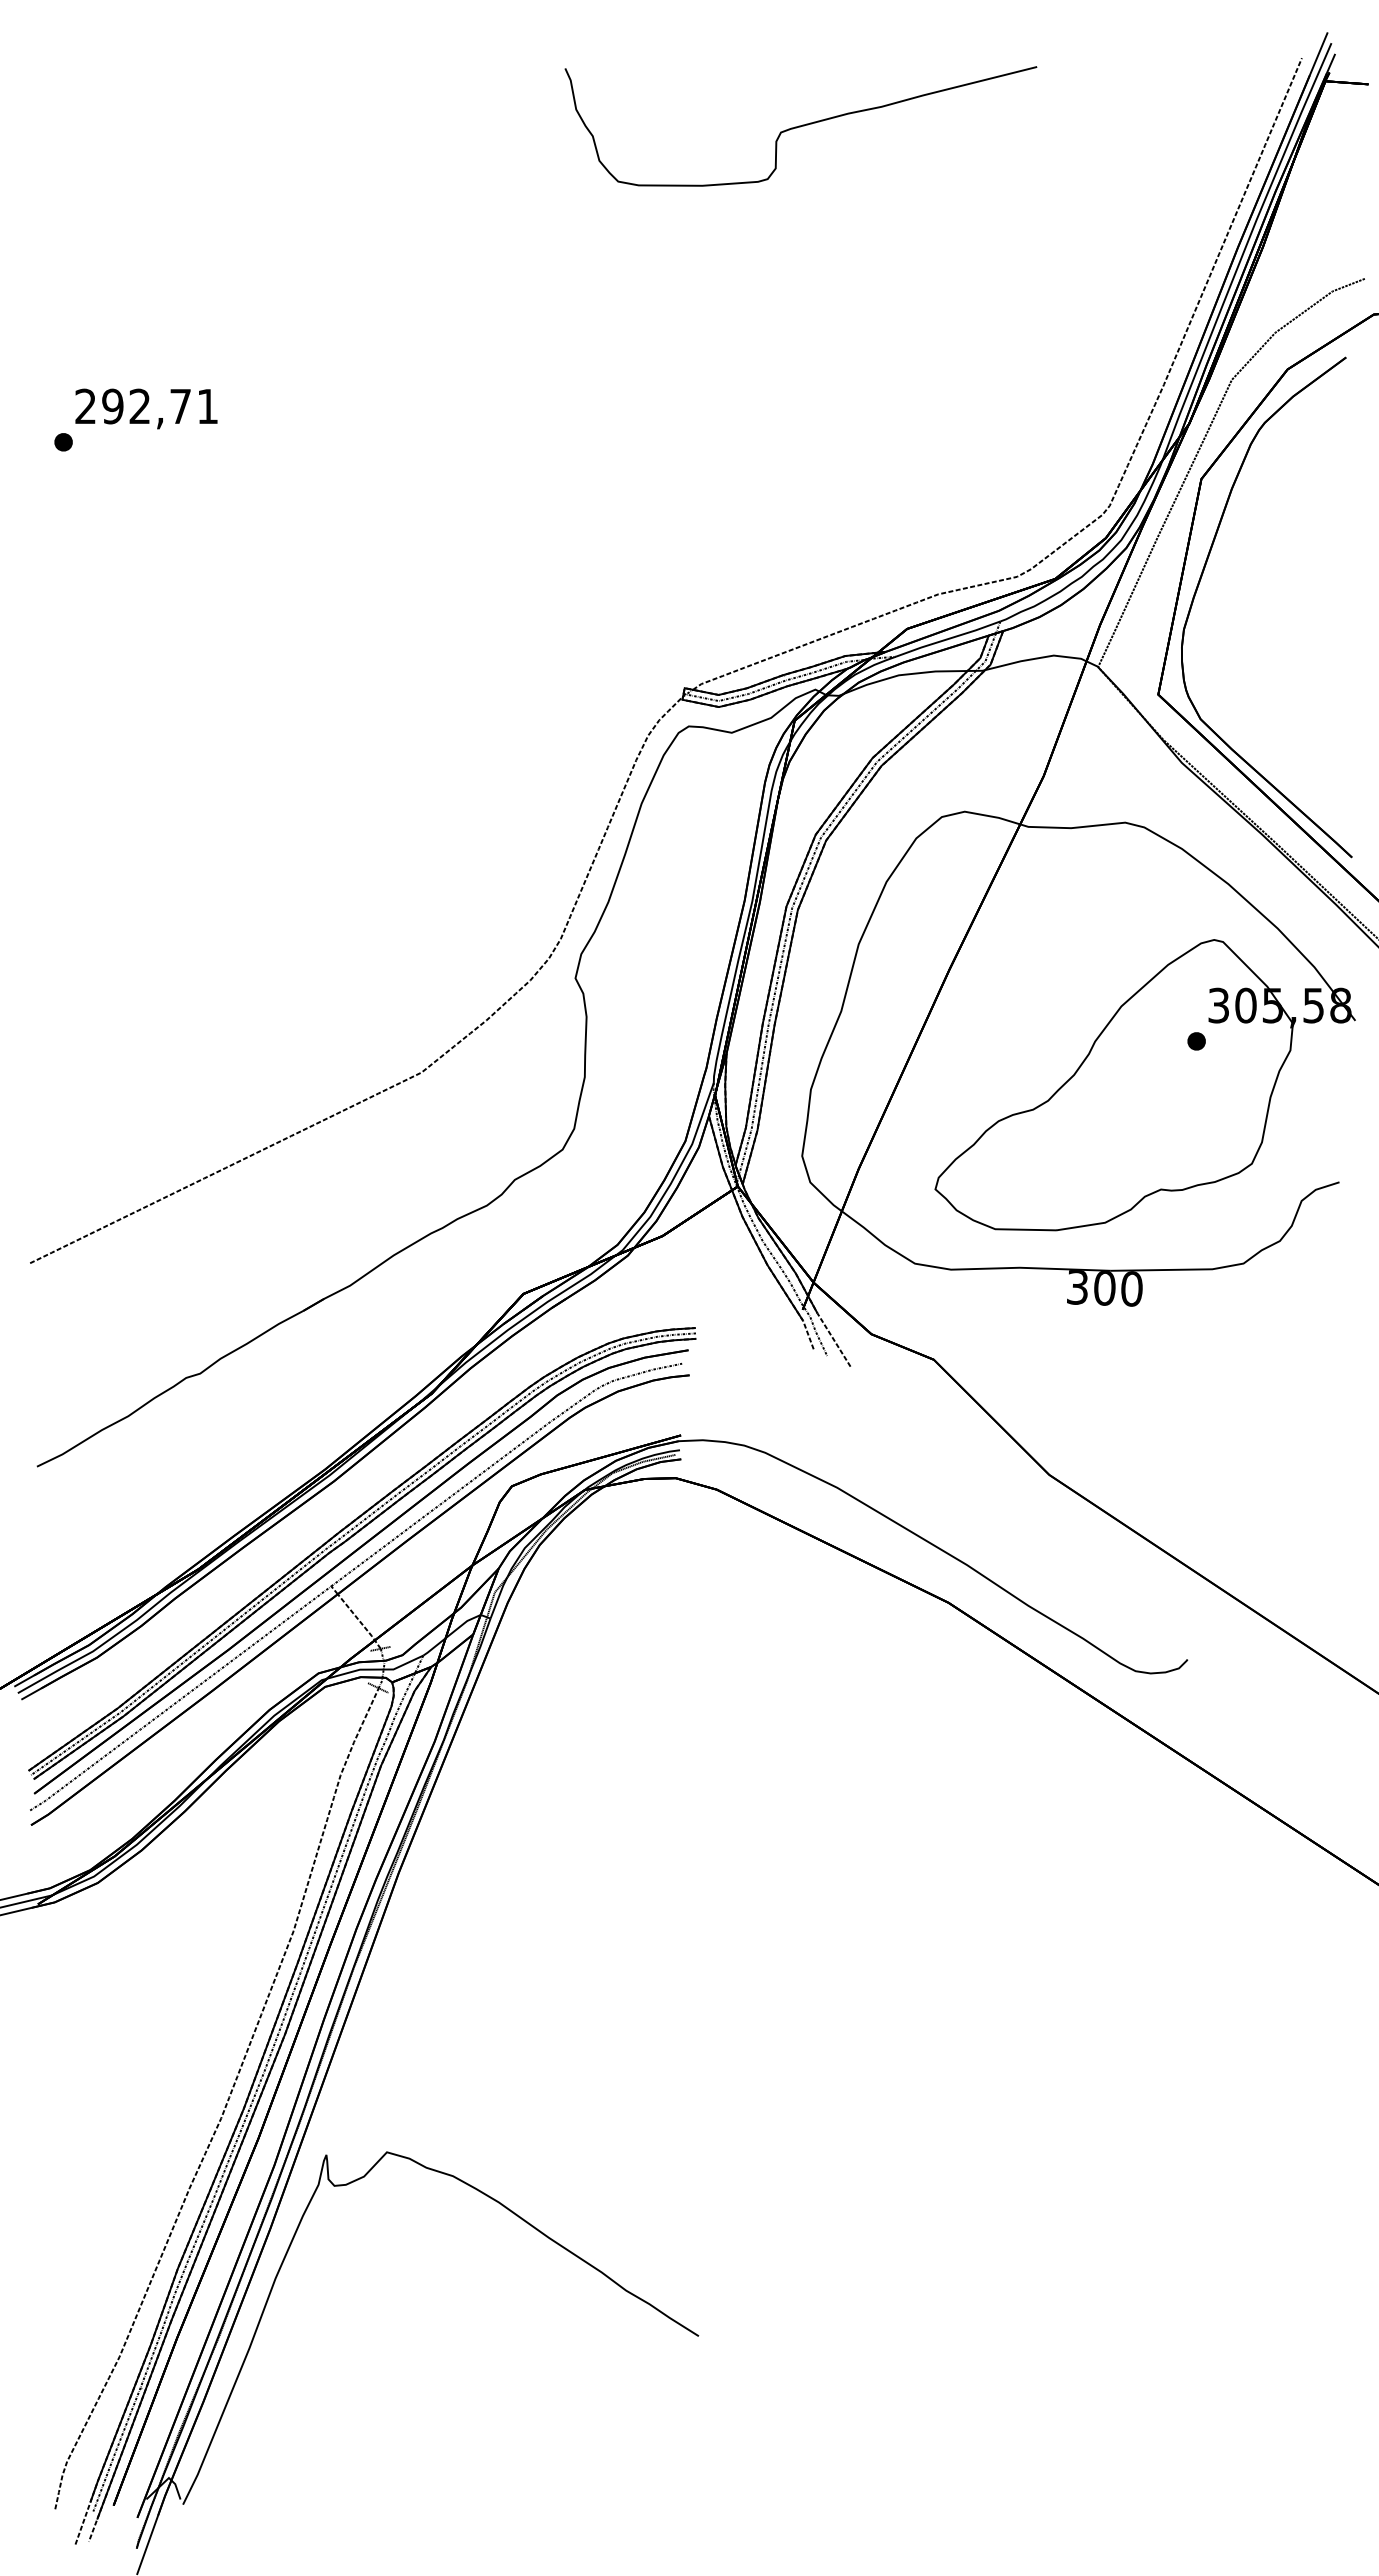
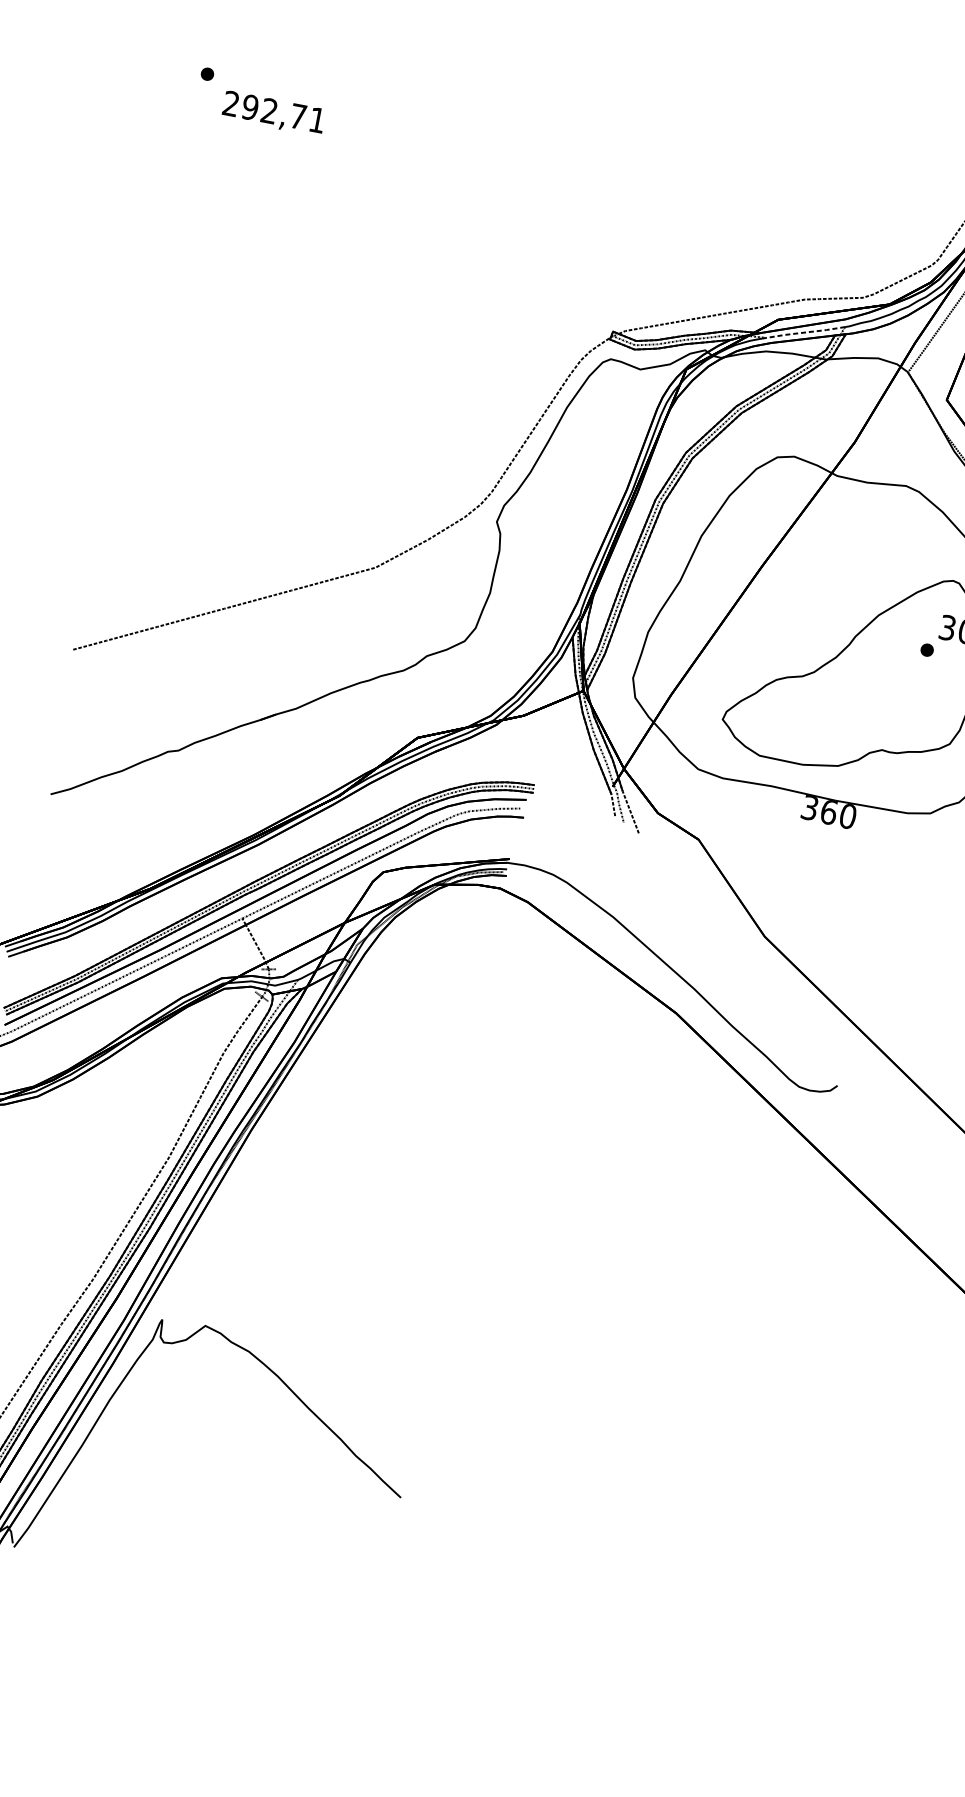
text: (146, 408) -> (273, 113), moved
line: (947, 639) -> (805, 332), solid -> dashed
text: (1104, 1288) -> (828, 812), 300 -> 360

